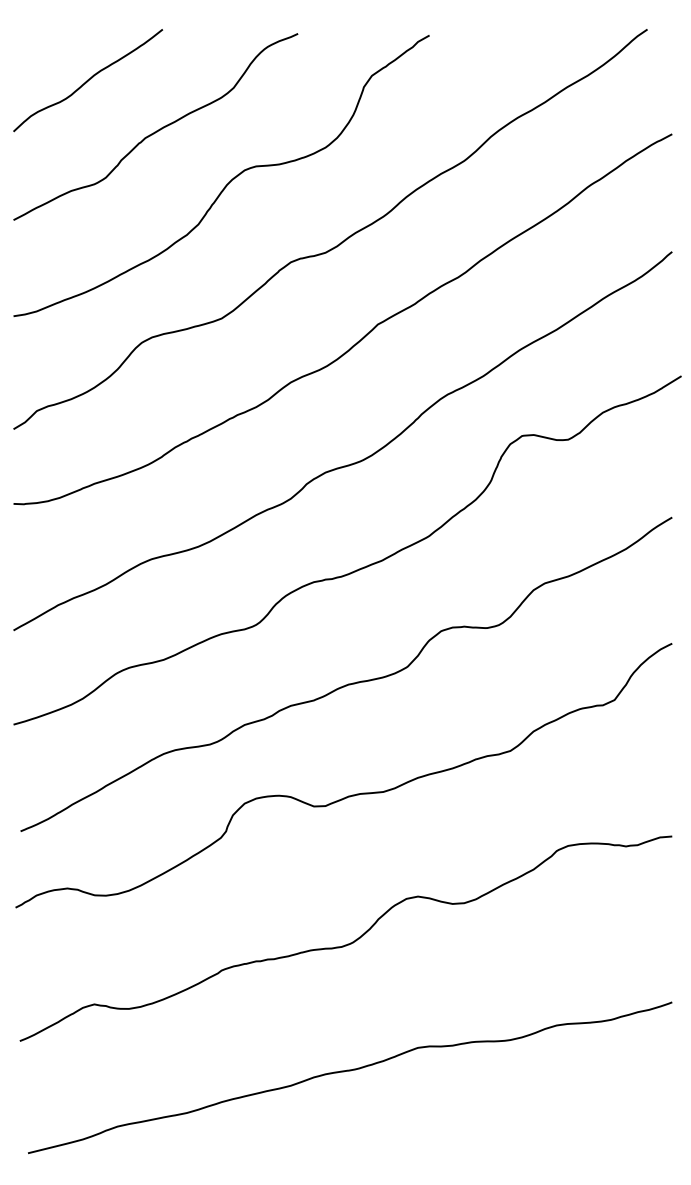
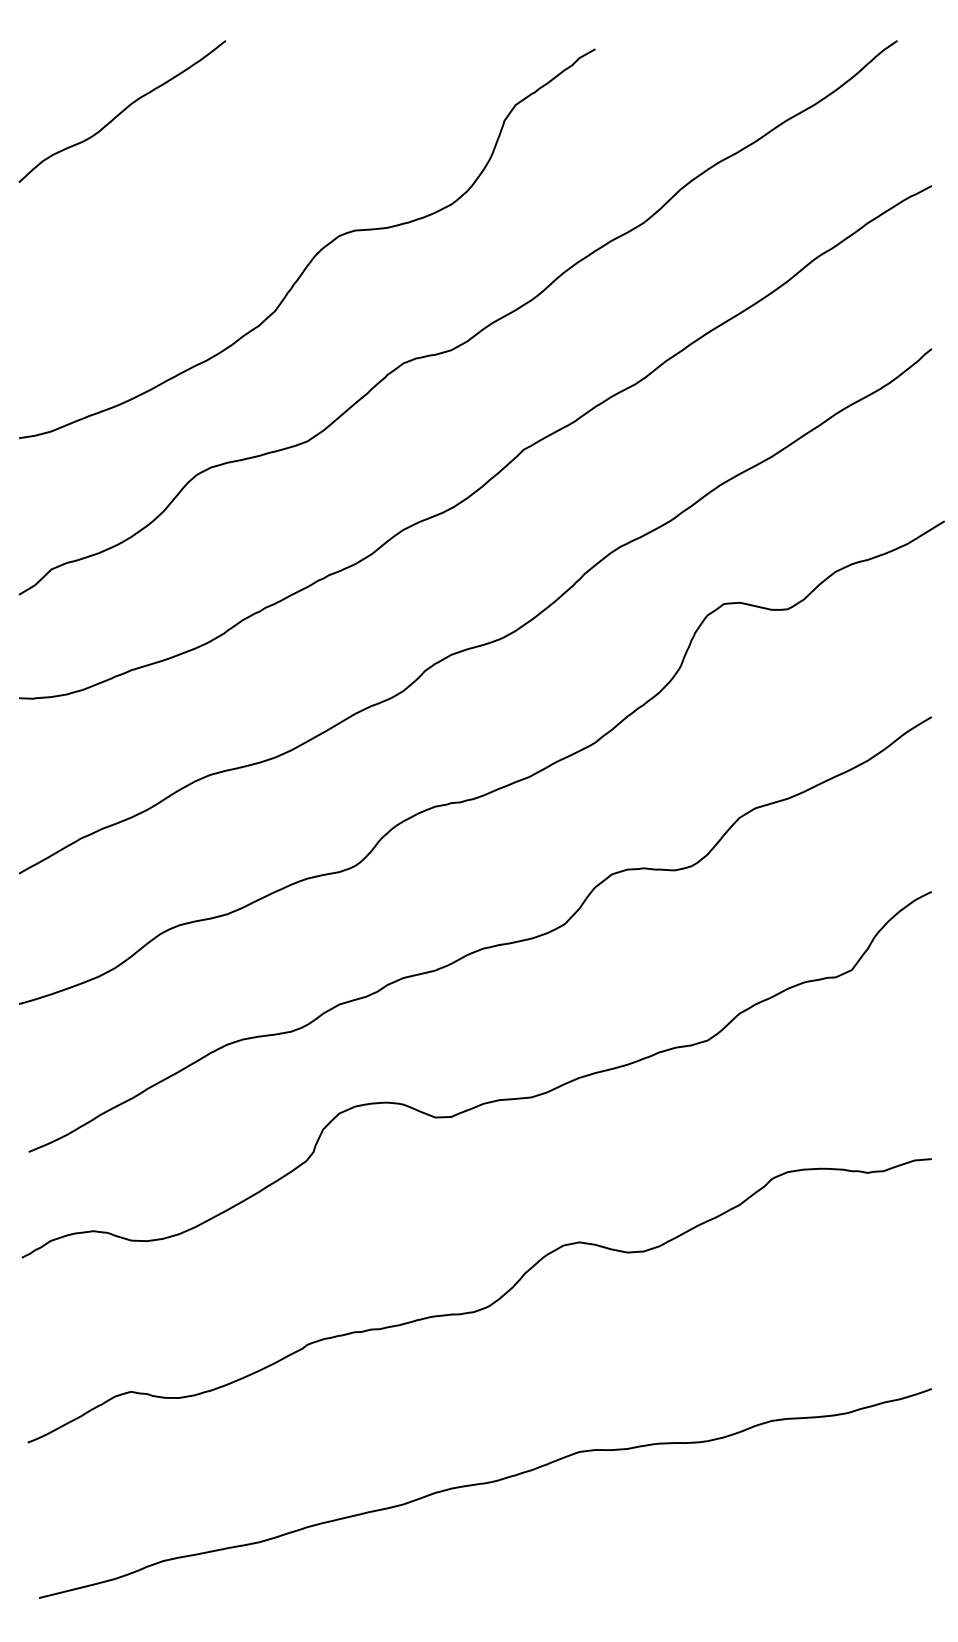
curve: (156, 130) -> (217, 180), removed

